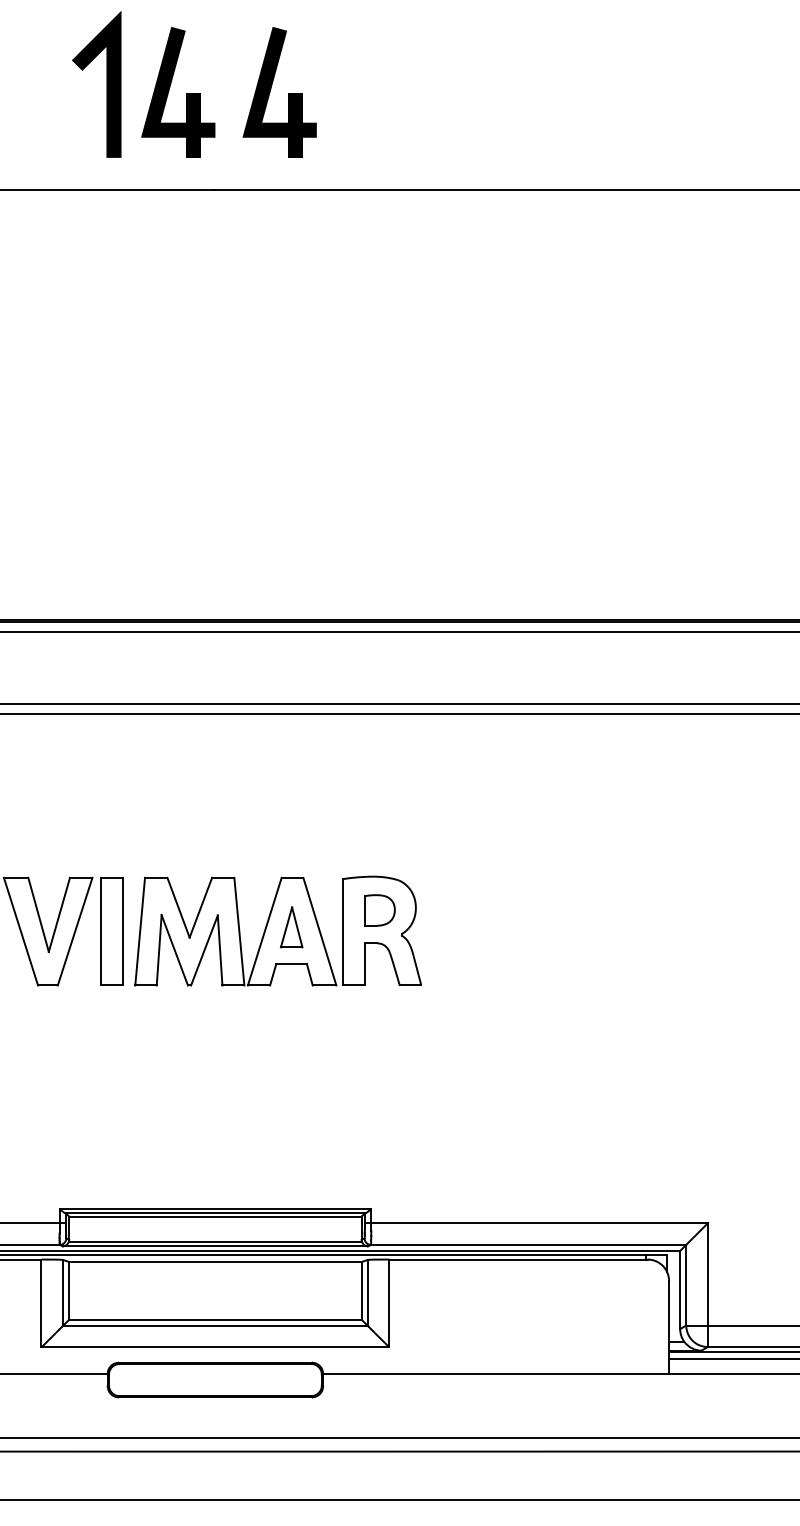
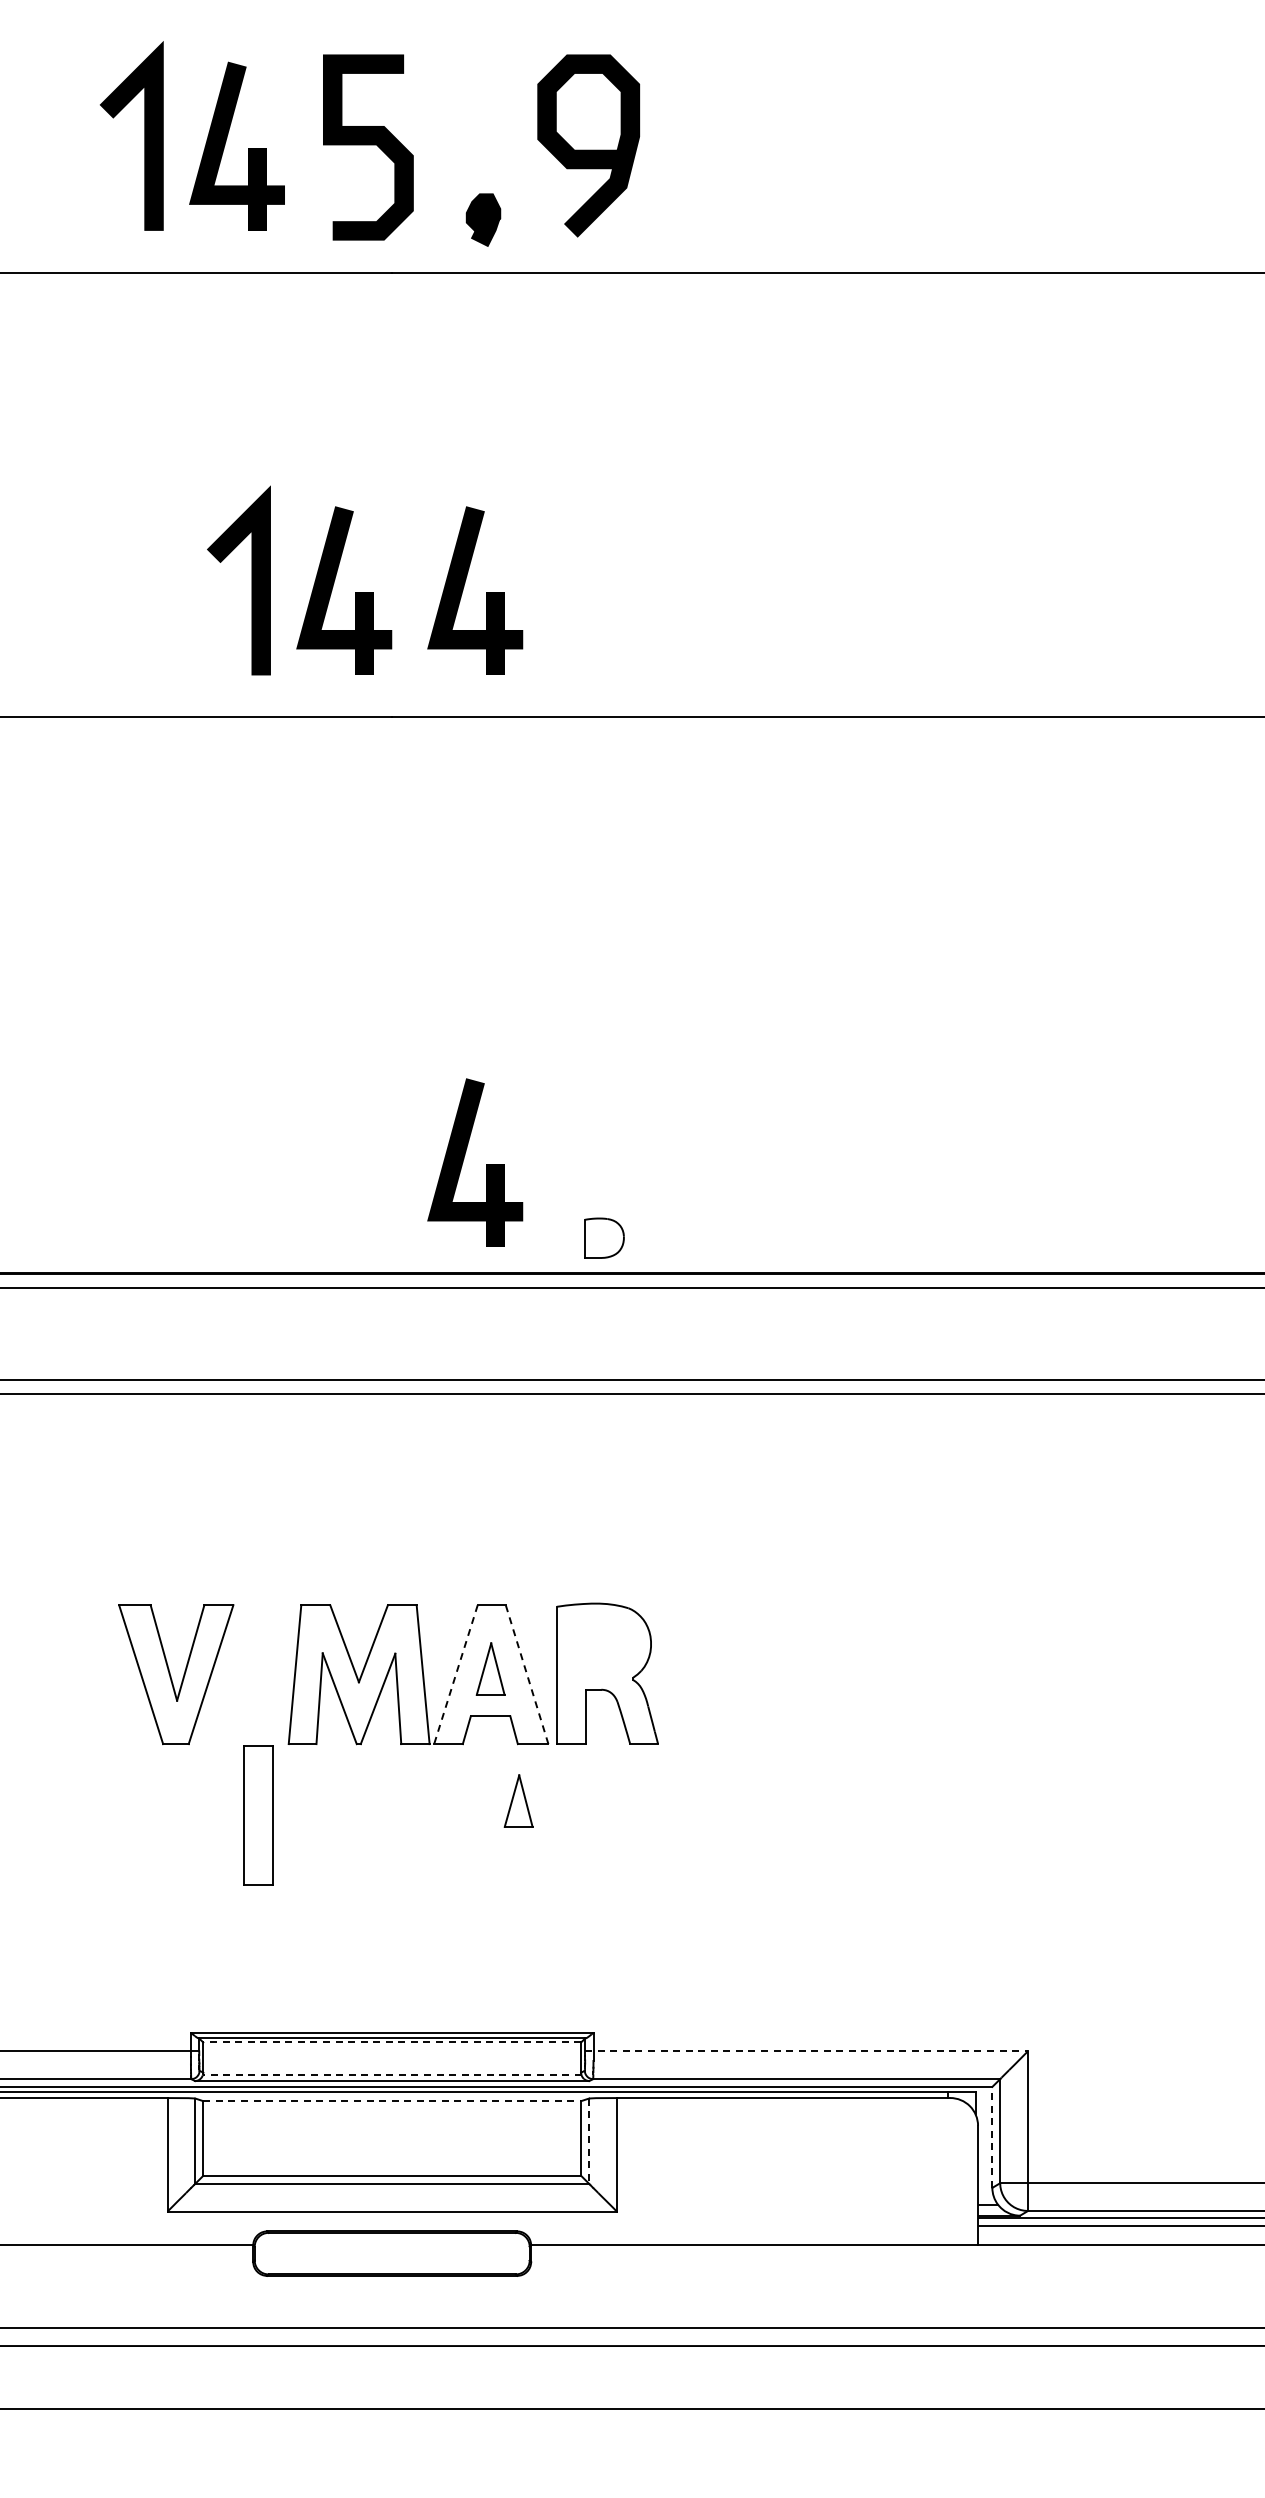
part: (288, 536) -> (486, 1164), added
part: (379, 909) -> (604, 1237), moved
part: (111, 931) -> (258, 1815), moved
line: (264, 931) -> (455, 1674), solid -> dashed
line: (320, 931) -> (527, 1674), solid -> dashed
part: (313, 1029) -> (518, 1800), added
line: (215, 1216) -> (392, 2042), solid -> dashed
line: (537, 1223) -> (807, 2051), solid -> dashed
line: (214, 1242) -> (391, 2075), solid -> dashed
line: (215, 1262) -> (392, 2101), solid -> dashed
line: (680, 1289) -> (992, 2136), solid -> dashed
line: (368, 1293) -> (589, 2141), solid -> dashed

